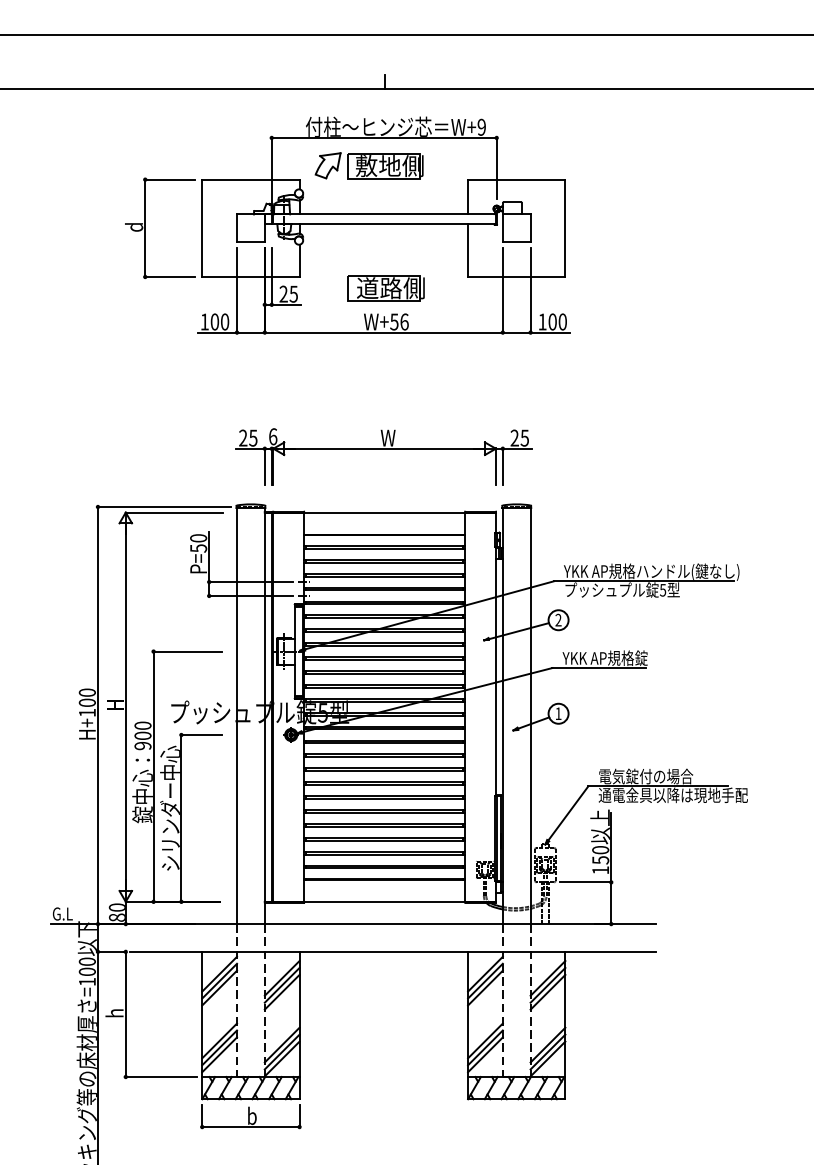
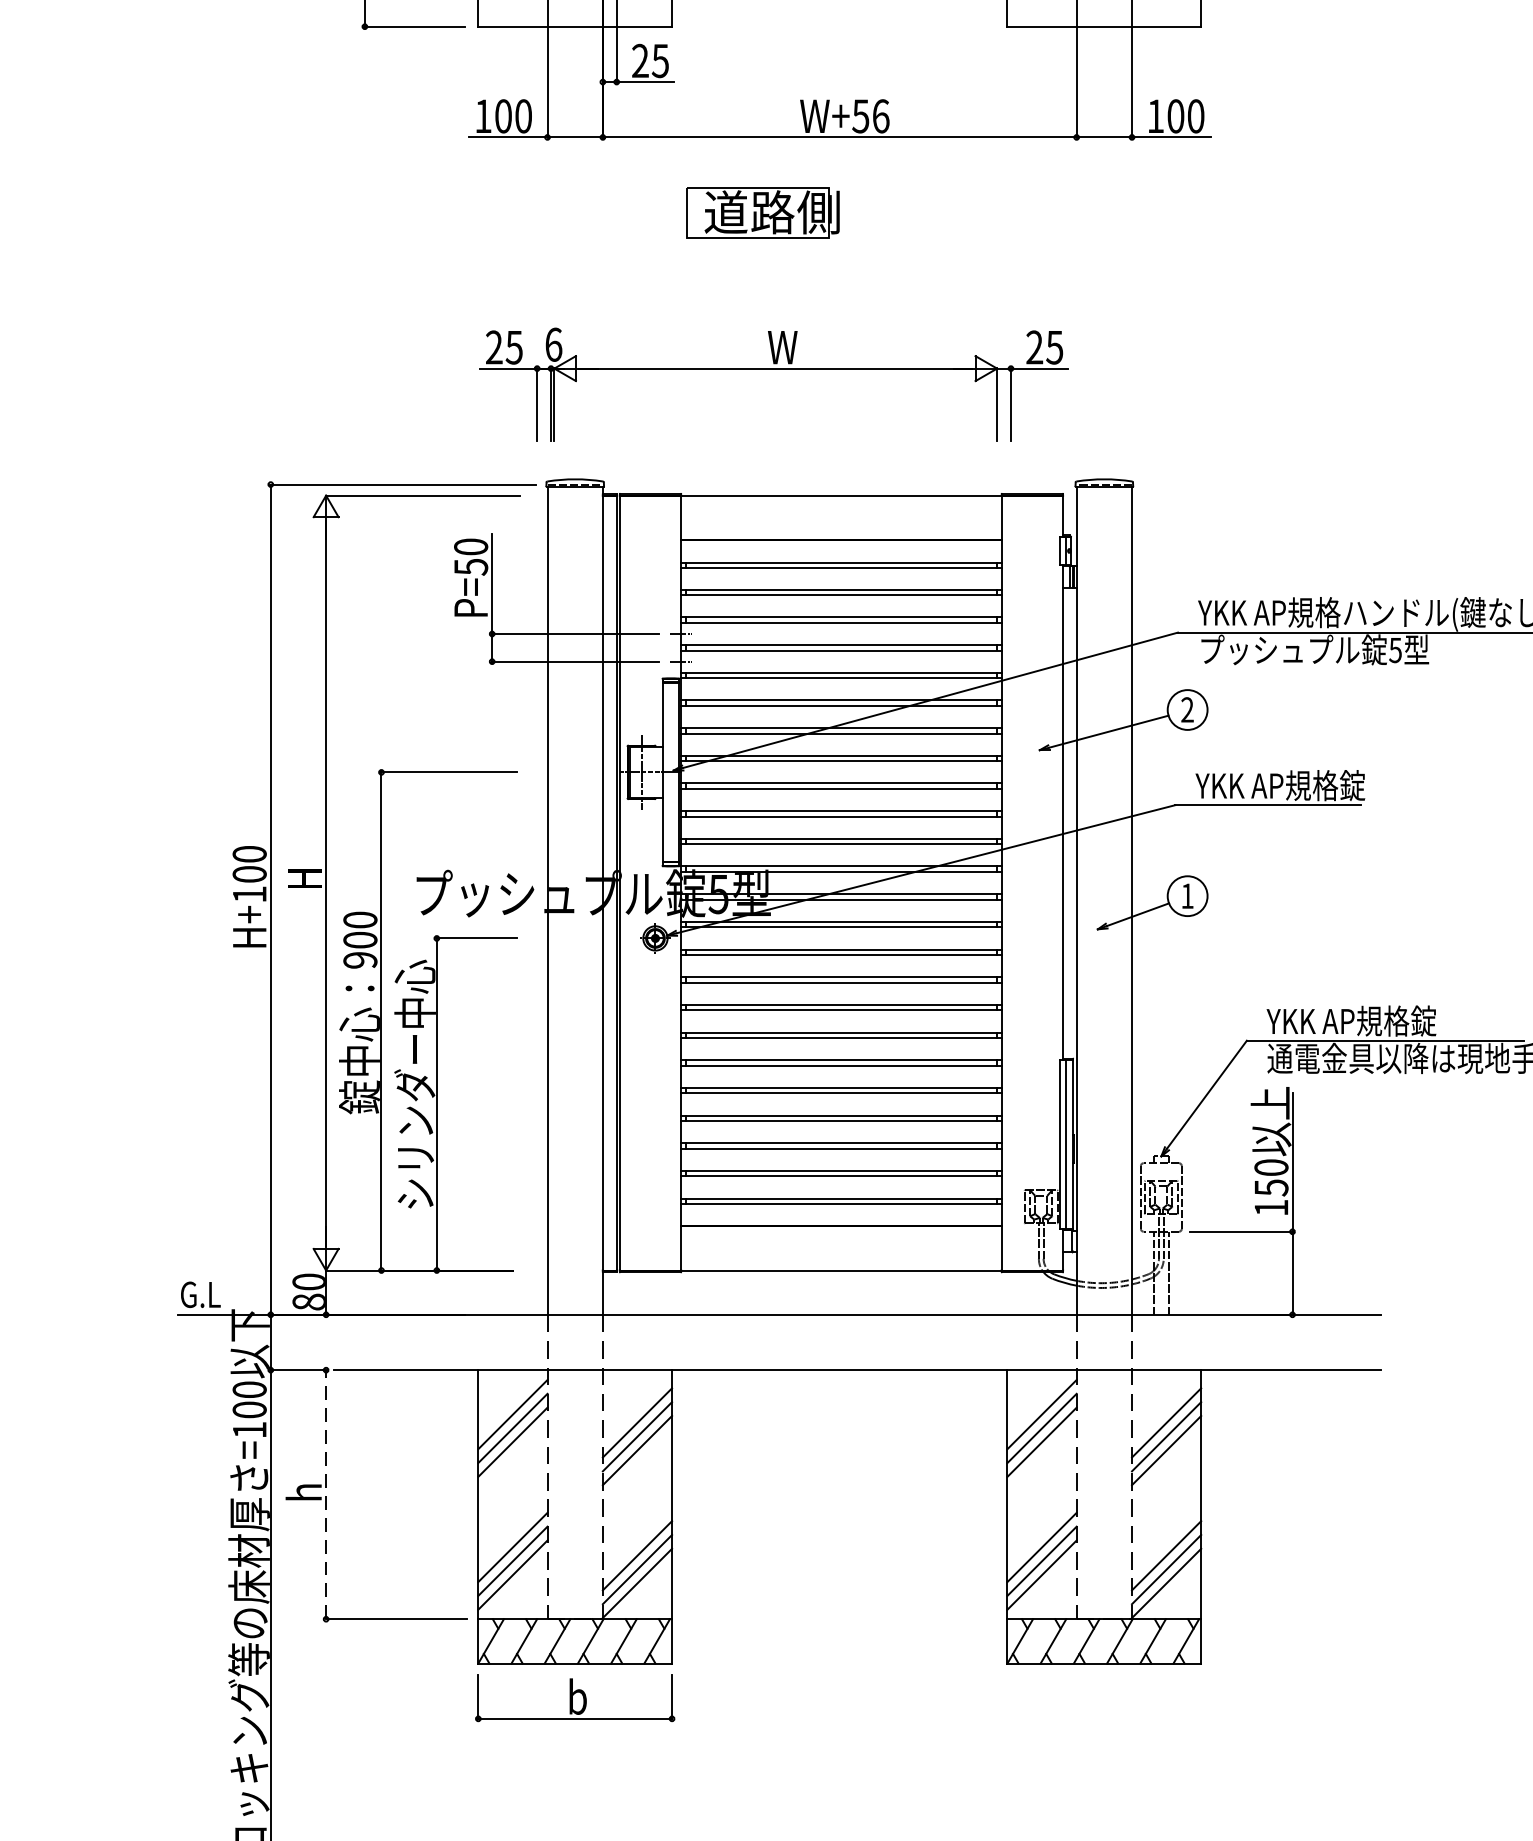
part: (385, 288) -> (761, 212), moved
part: (383, 449) -> (773, 370), moved
text: (645, 776) -> (1360, 1021), 電気錠付の場合 -> YKK AP規格錠
line: (125, 1014) -> (325, 1494), solid -> dashed

